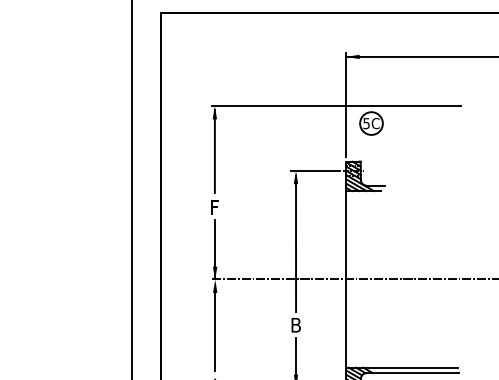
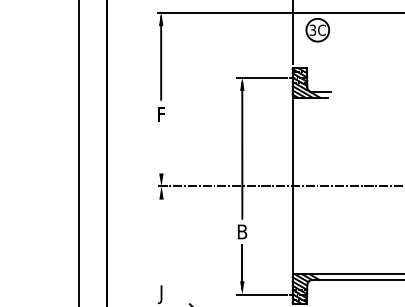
text: (366, 123) -> (312, 30), 5C -> 3C
line: (215, 249) -> (161, 156), removed
line: (215, 330) -> (161, 237), removed

